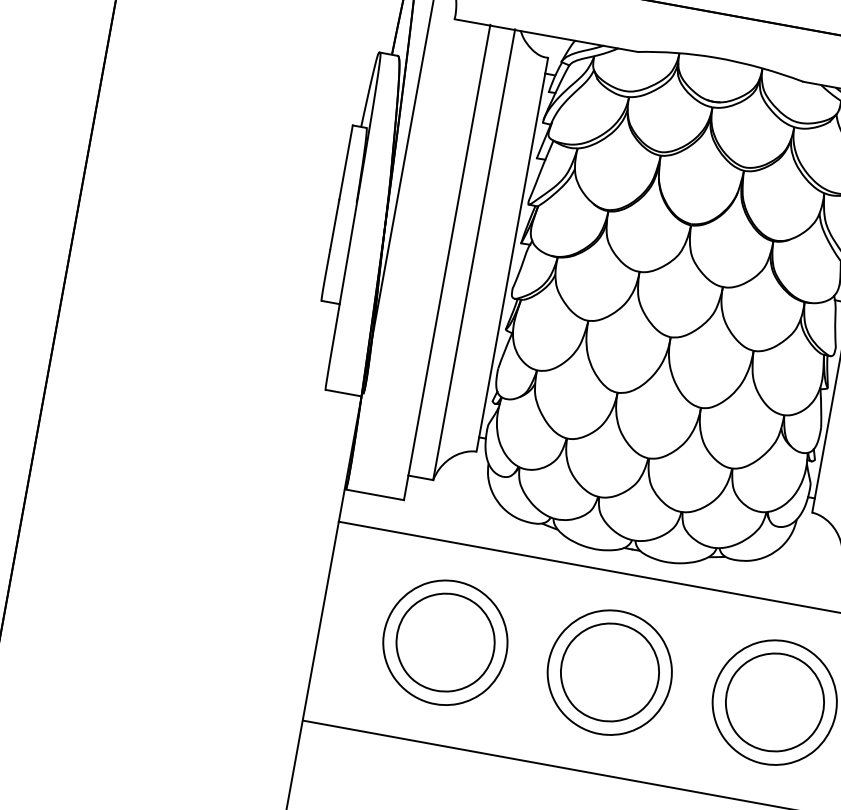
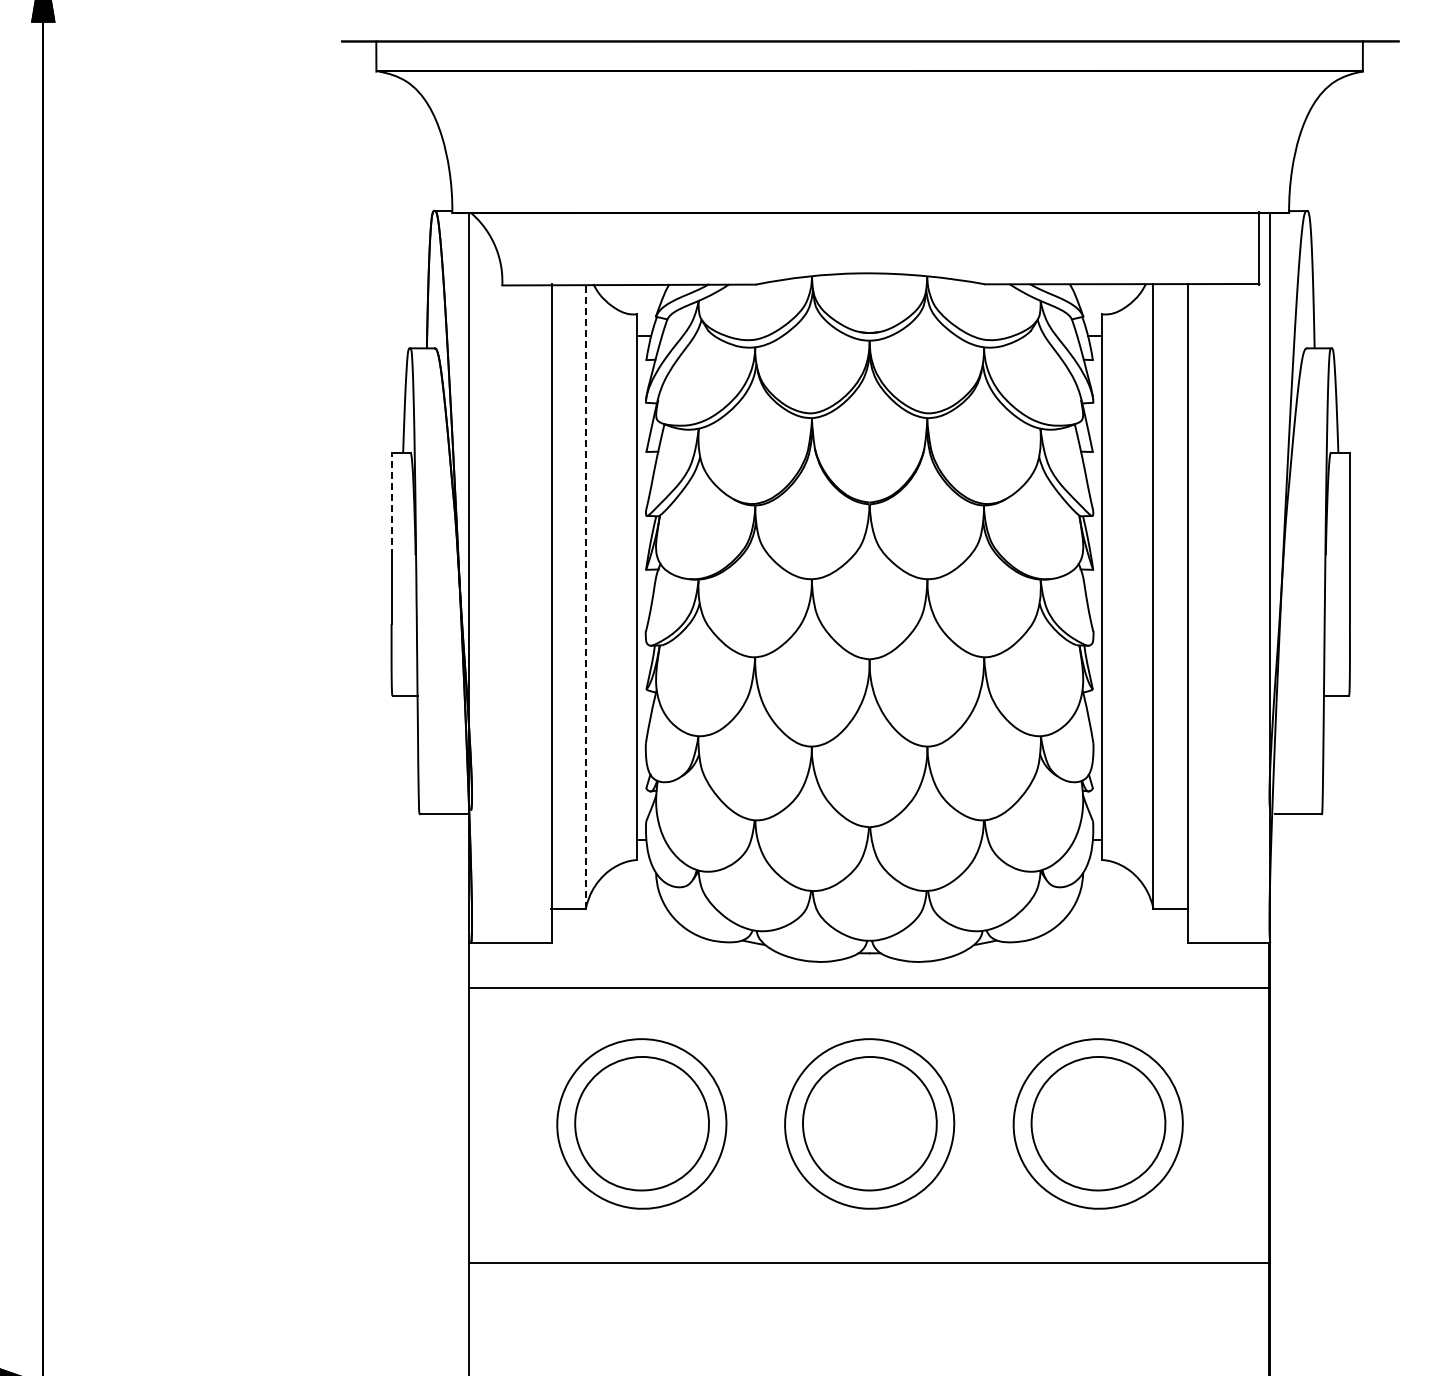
line: (346, 162) -> (391, 503), solid -> dashed
line: (473, 254) -> (585, 596), solid -> dashed

